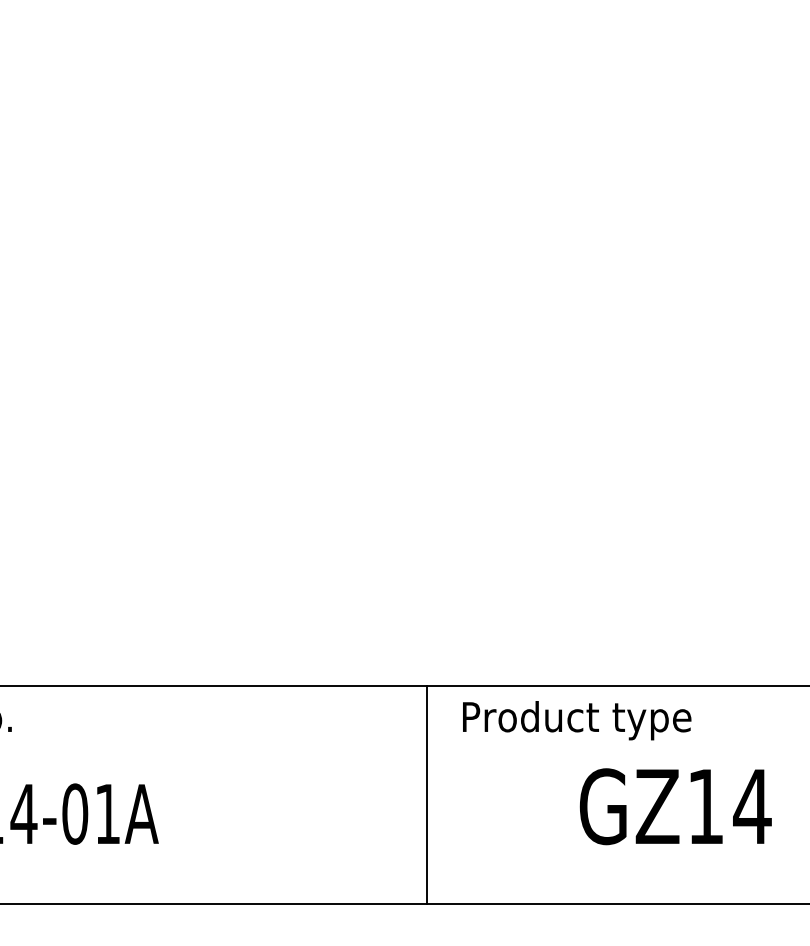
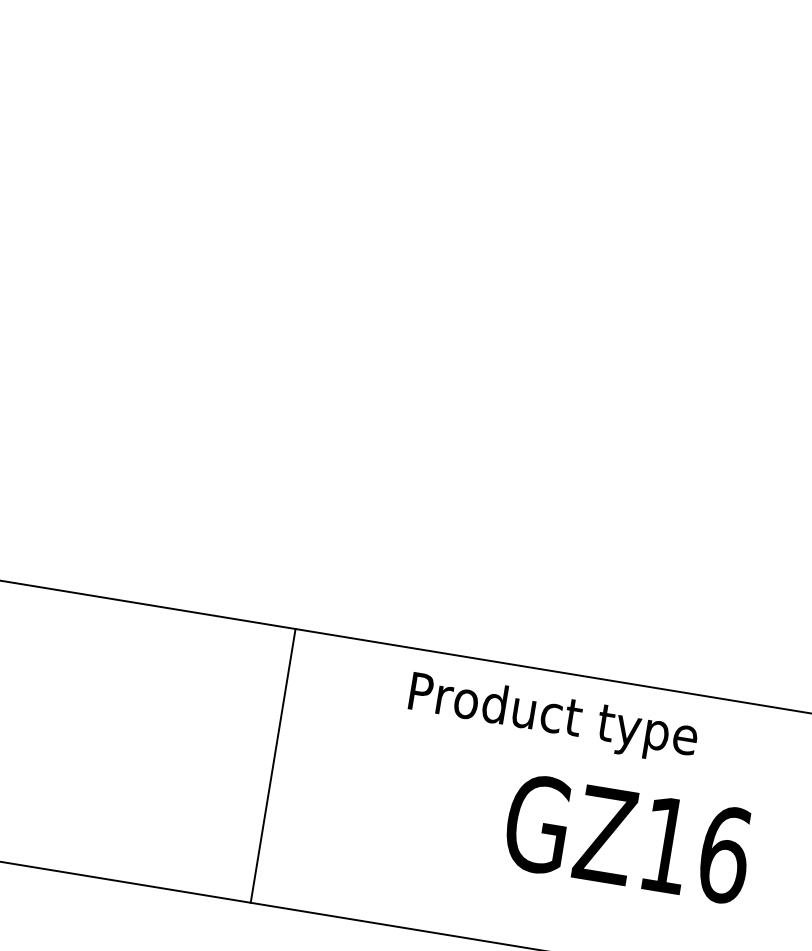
text: (577, 720) -> (553, 718), moved
line: (426, 795) -> (272, 766), moved
text: (752, 806) -> (724, 854), GZ14 -> GZ16

